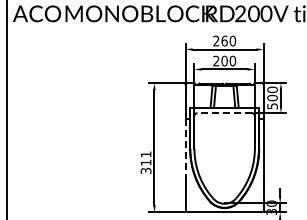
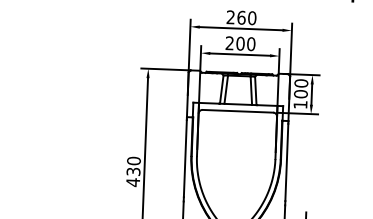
text: (272, 106) -> (300, 105), 500 -> 100
line: (224, 113) -> (237, 111), dashed -> solid
line: (185, 151) -> (185, 159), dashed -> solid
text: (145, 162) -> (132, 171), 311 -> 430

